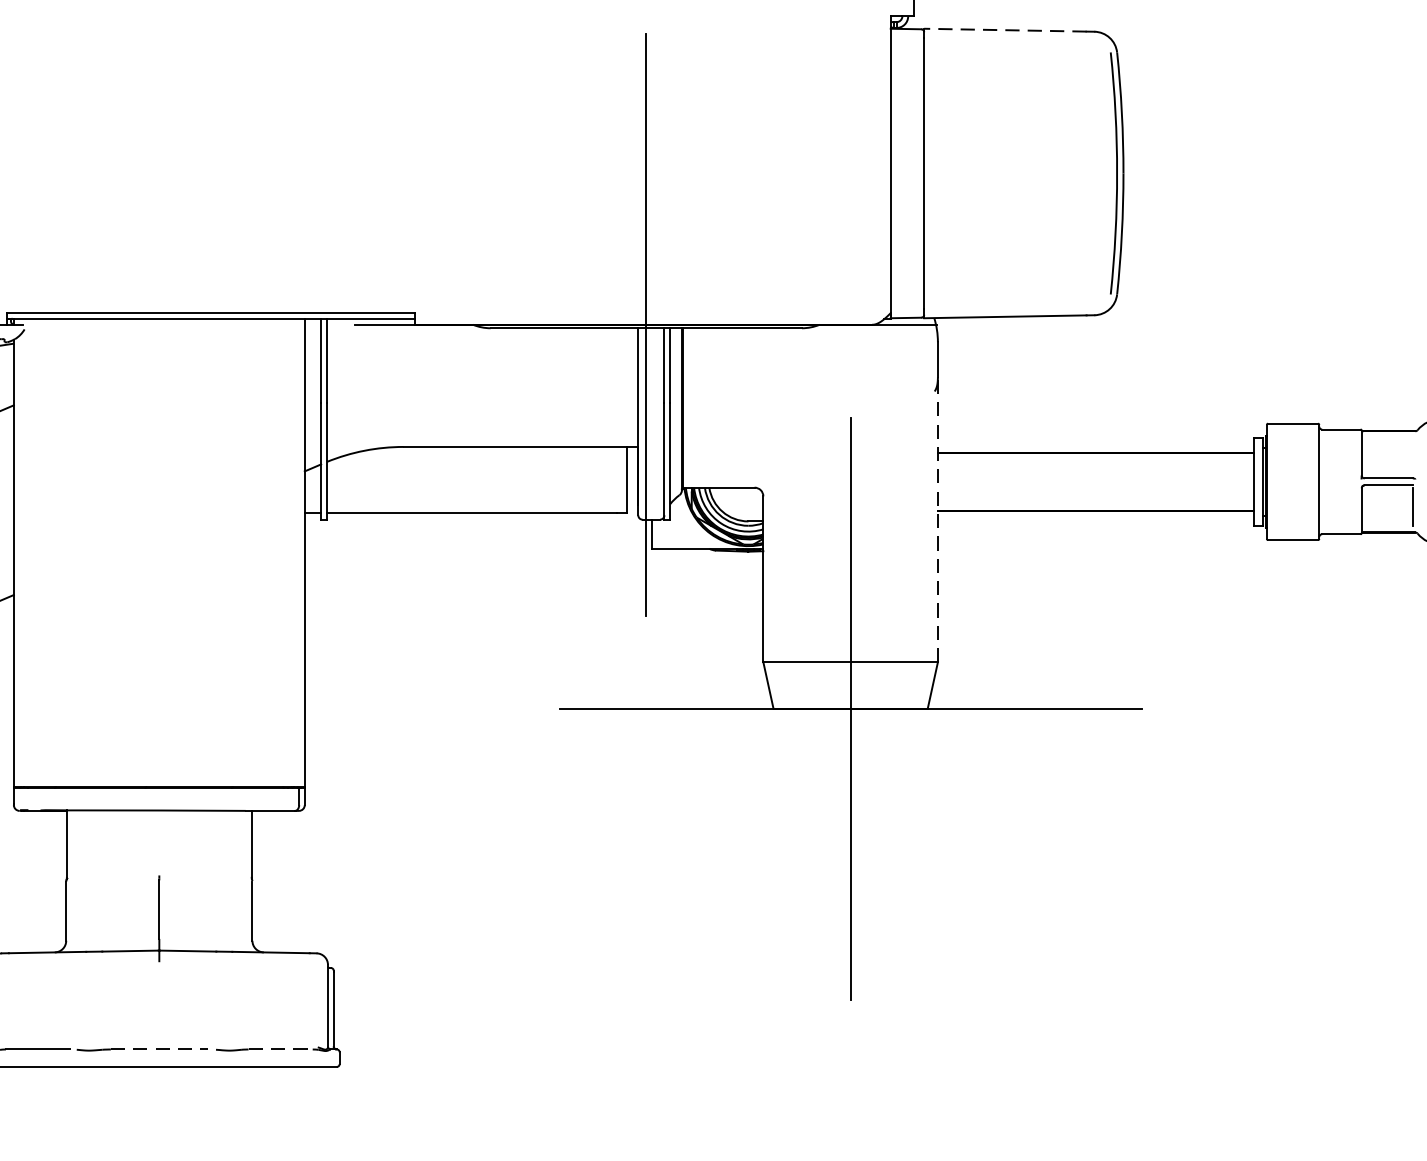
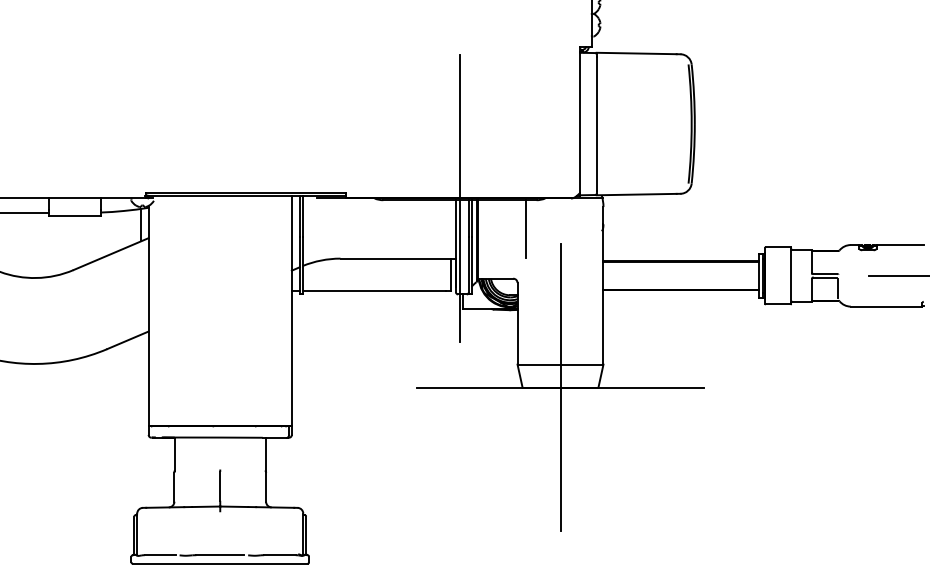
line: (1005, 30) -> (636, 53), dashed -> solid
line: (781, 387) -> (526, 229), added
line: (937, 517) -> (603, 293), dashed -> solid
line: (159, 1050) -> (220, 555), dashed -> solid
line: (279, 1050) -> (279, 555), dashed -> solid

